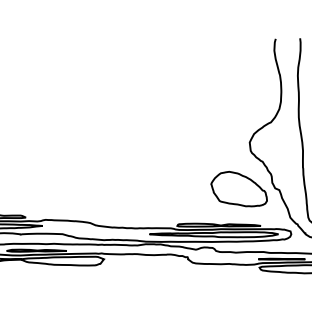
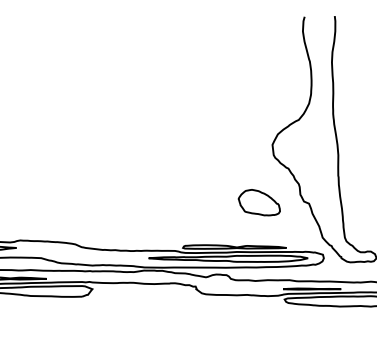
part: (238, 189) -> (258, 202), size x0.6

